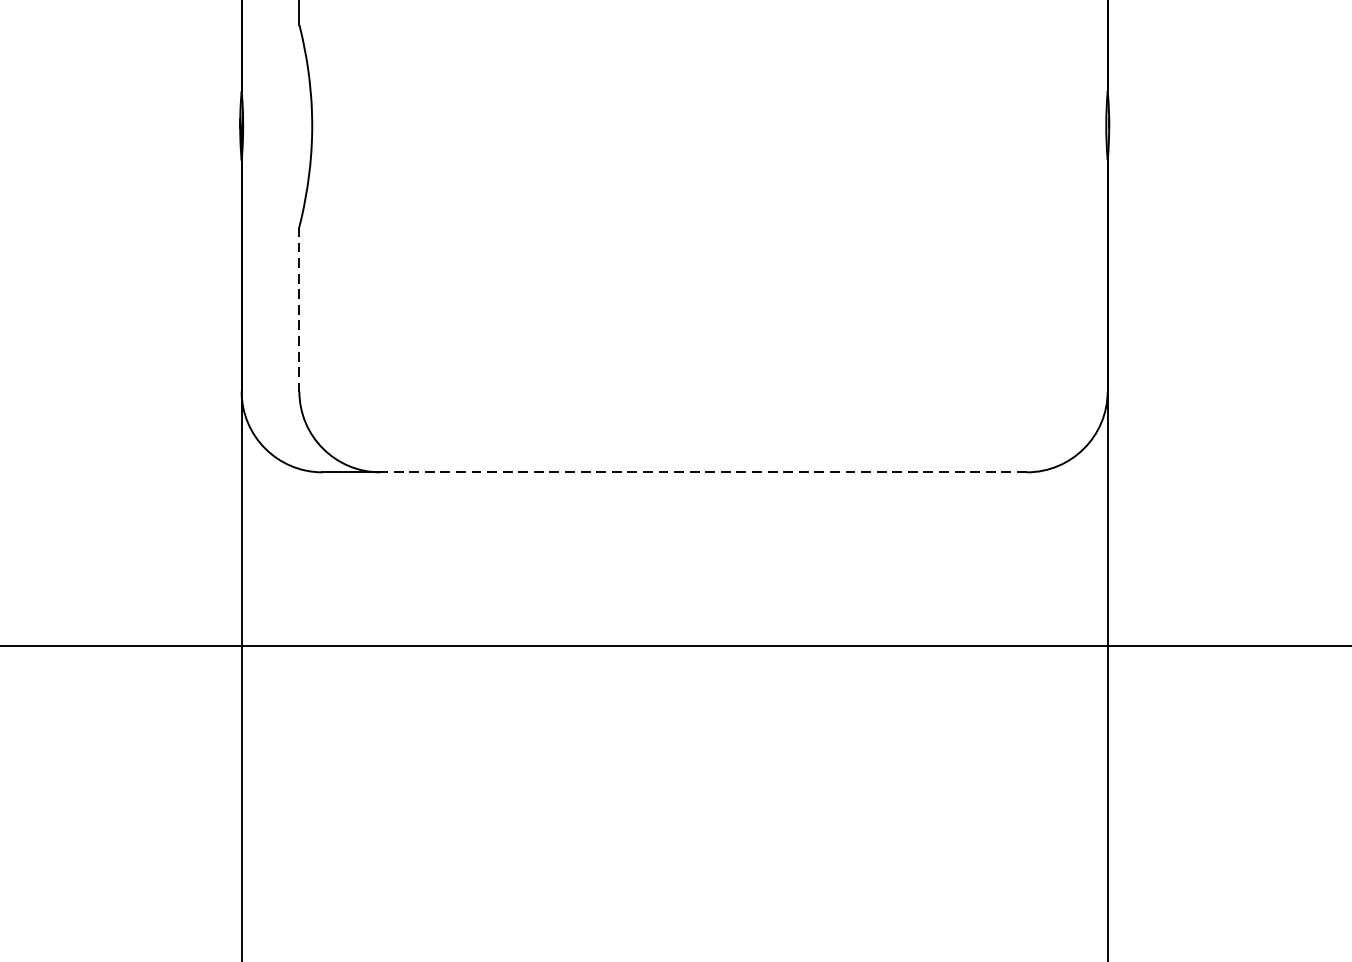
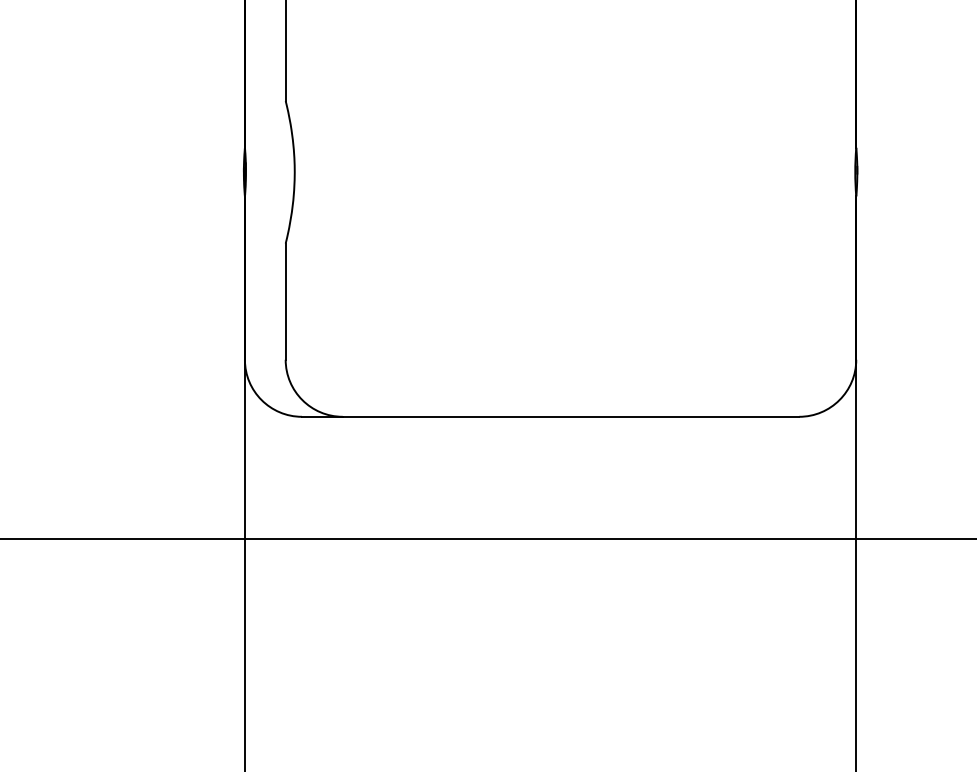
line: (299, 310) -> (285, 302), dashed -> solid
line: (702, 471) -> (570, 416), dashed -> solid

